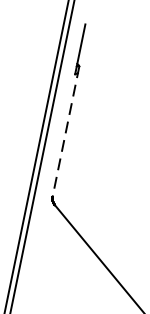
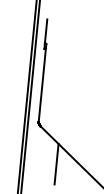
line: (65, 132) -> (42, 83), dashed -> solid
line: (75, 271) -> (56, 163), added

